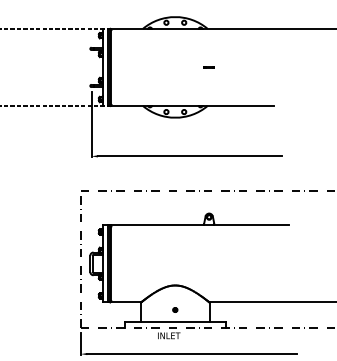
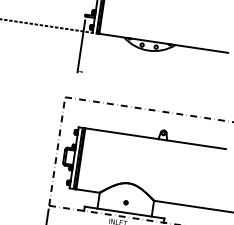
line: (208, 67) -> (180, 14), removed
line: (189, 156) -> (155, 82), removed

